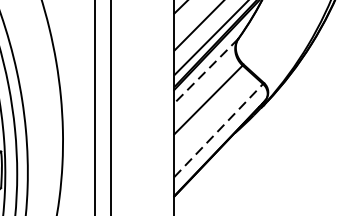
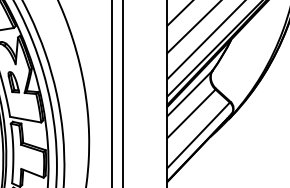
line: (205, 71) -> (189, 93), dashed -> solid
line: (219, 129) -> (199, 134), dashed -> solid

